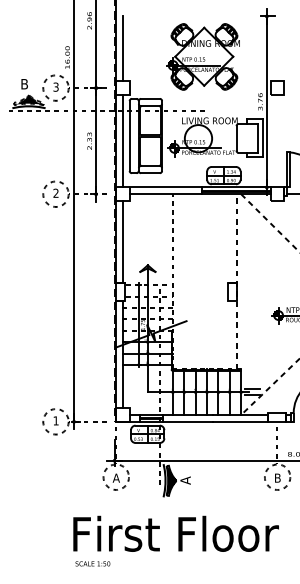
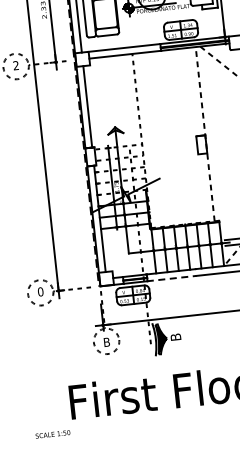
text: (55, 420) -> (40, 291), 1 -> 0
line: (188, 421) -> (172, 278), solid -> dashed
text: (115, 477) -> (105, 341), A -> B
text: (185, 480) -> (175, 337), A -> B
text: (92, 563) -> (52, 434), moved

